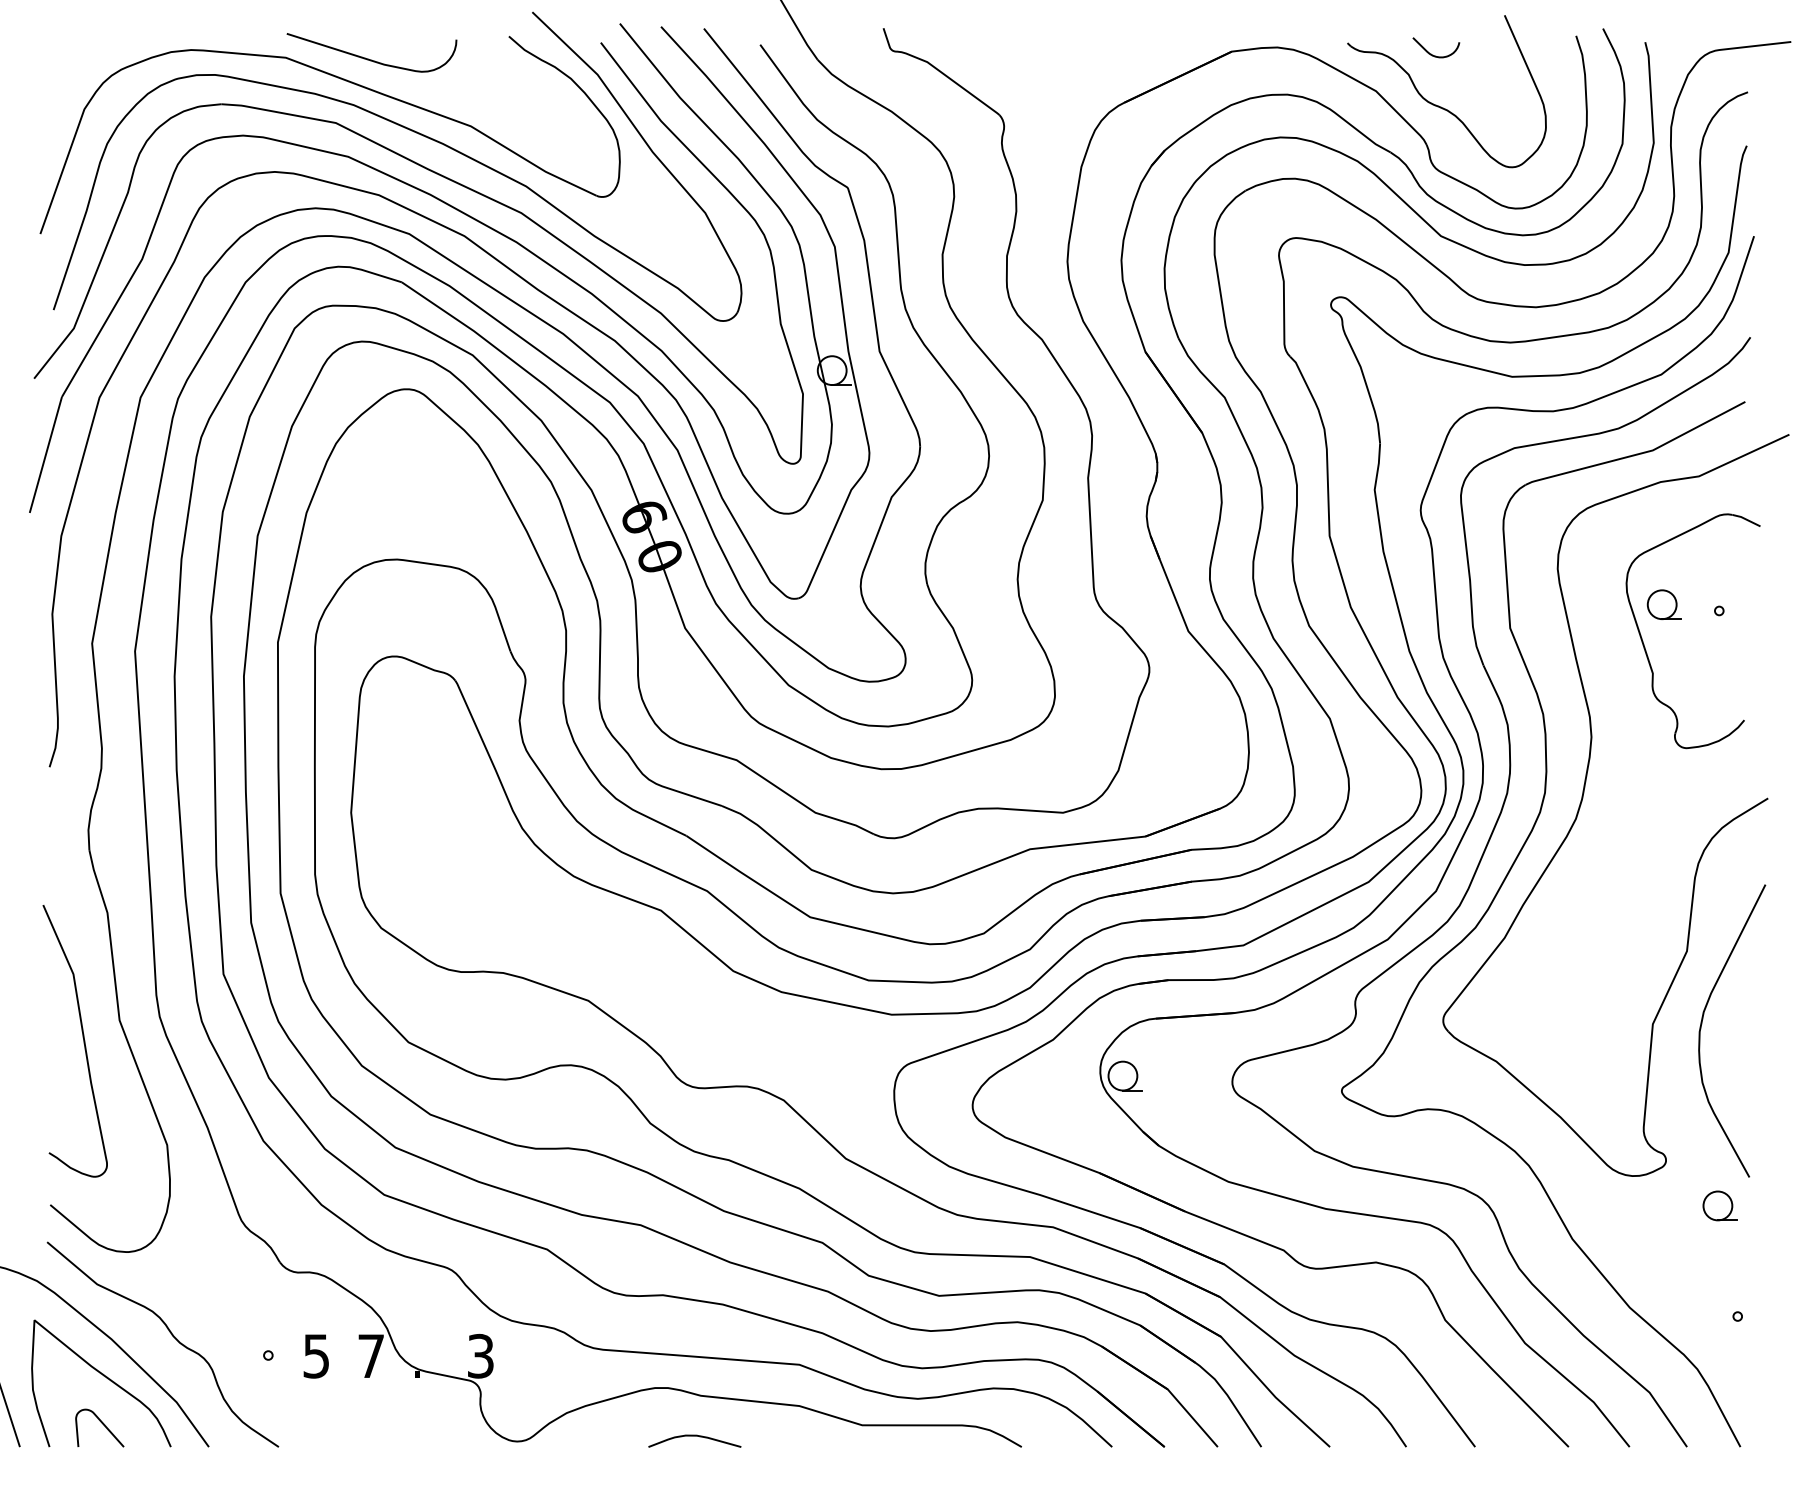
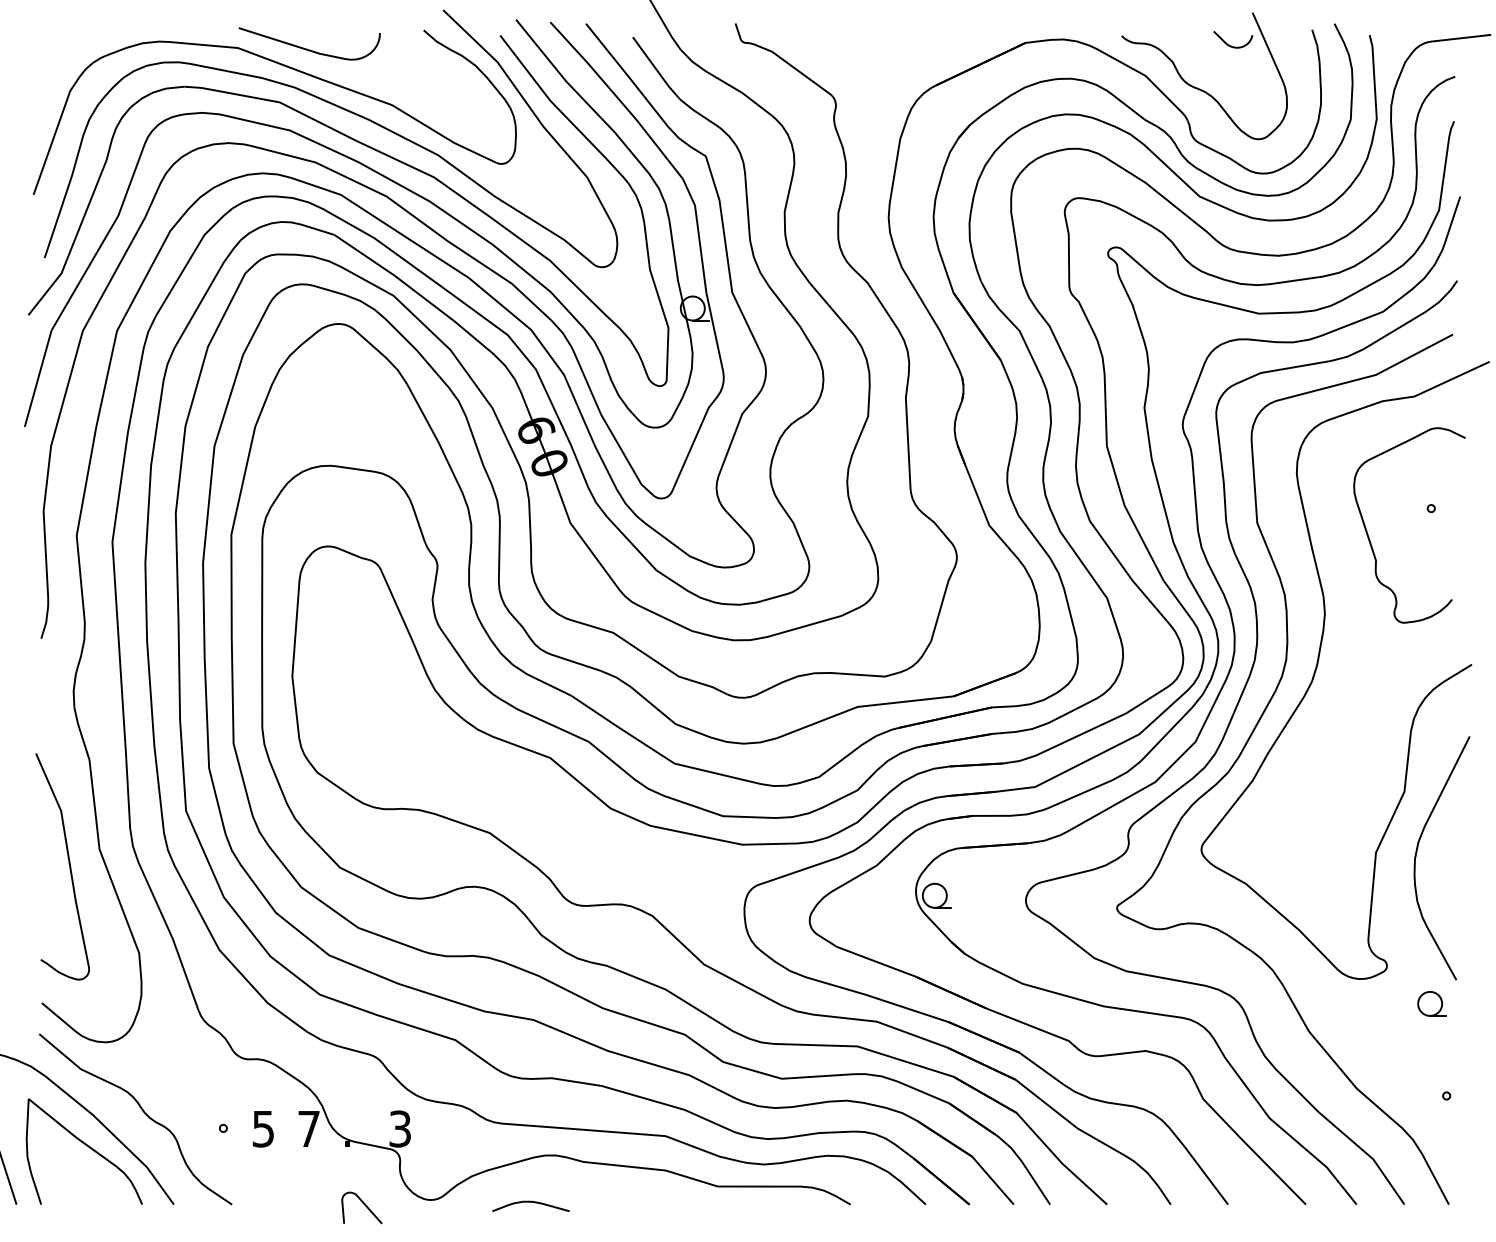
curve: (1433, 54) -> (1230, 45), moved
part: (1663, 604) -> (1384, 503), removed
curve: (102, 1424) -> (364, 1204), moved
curve: (694, 1436) -> (530, 1202), moved

